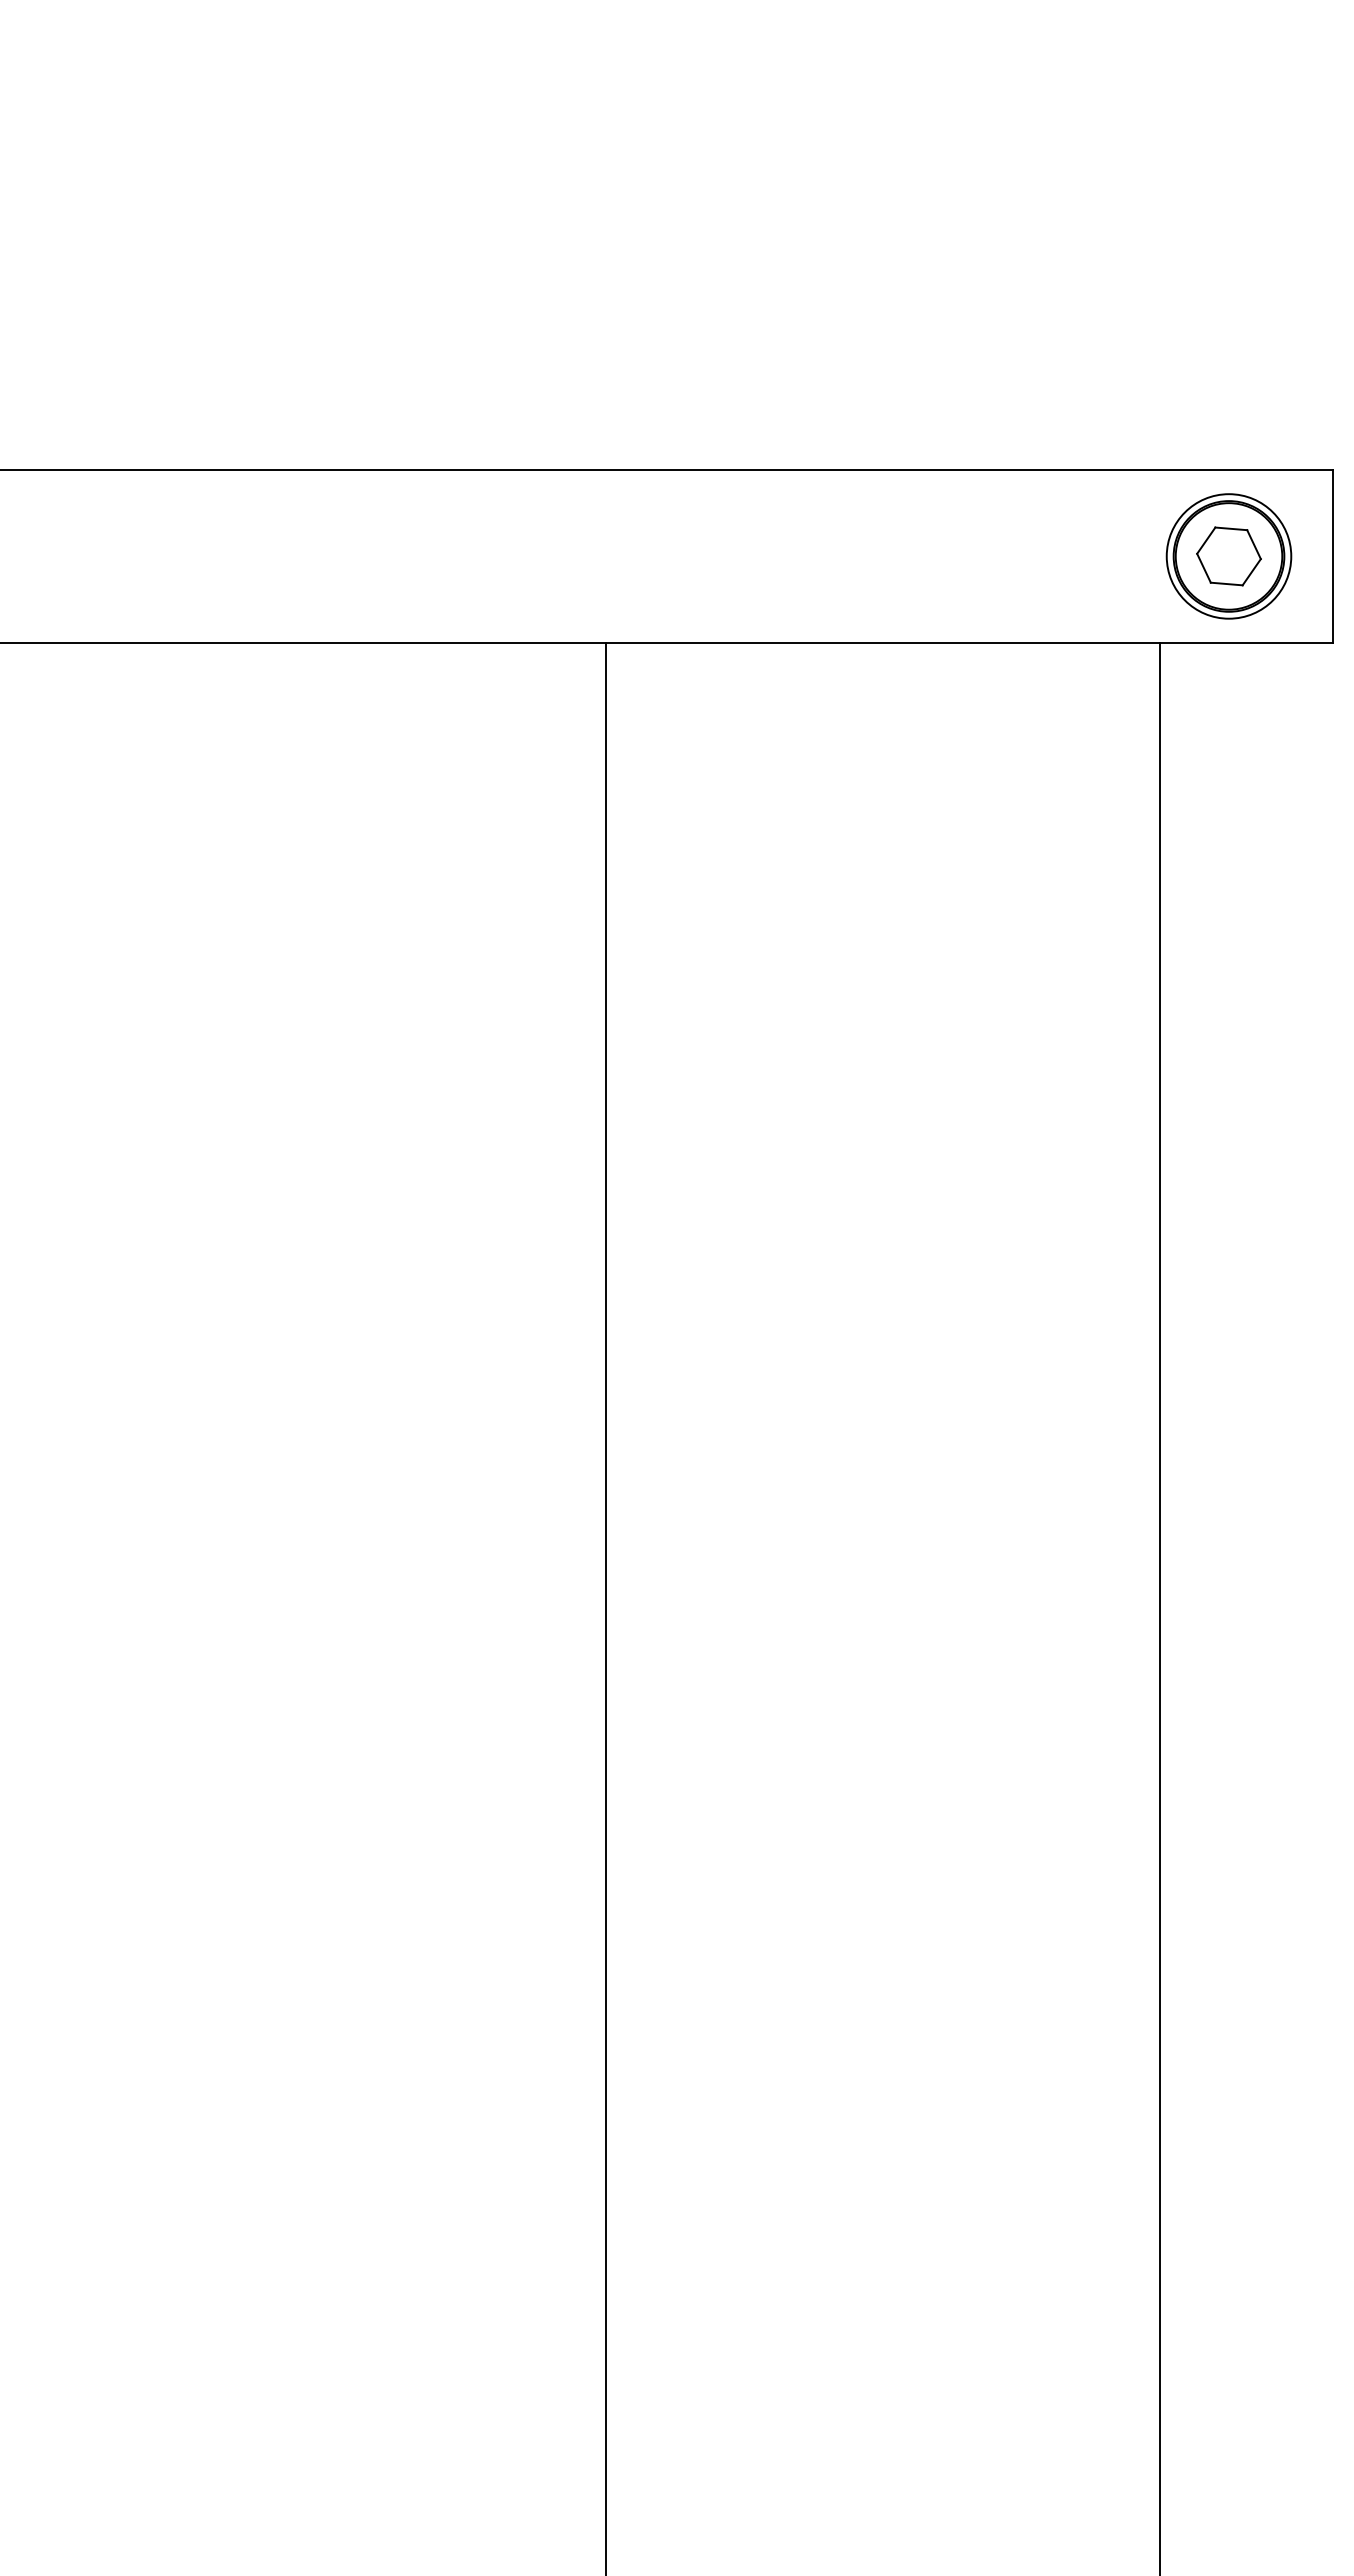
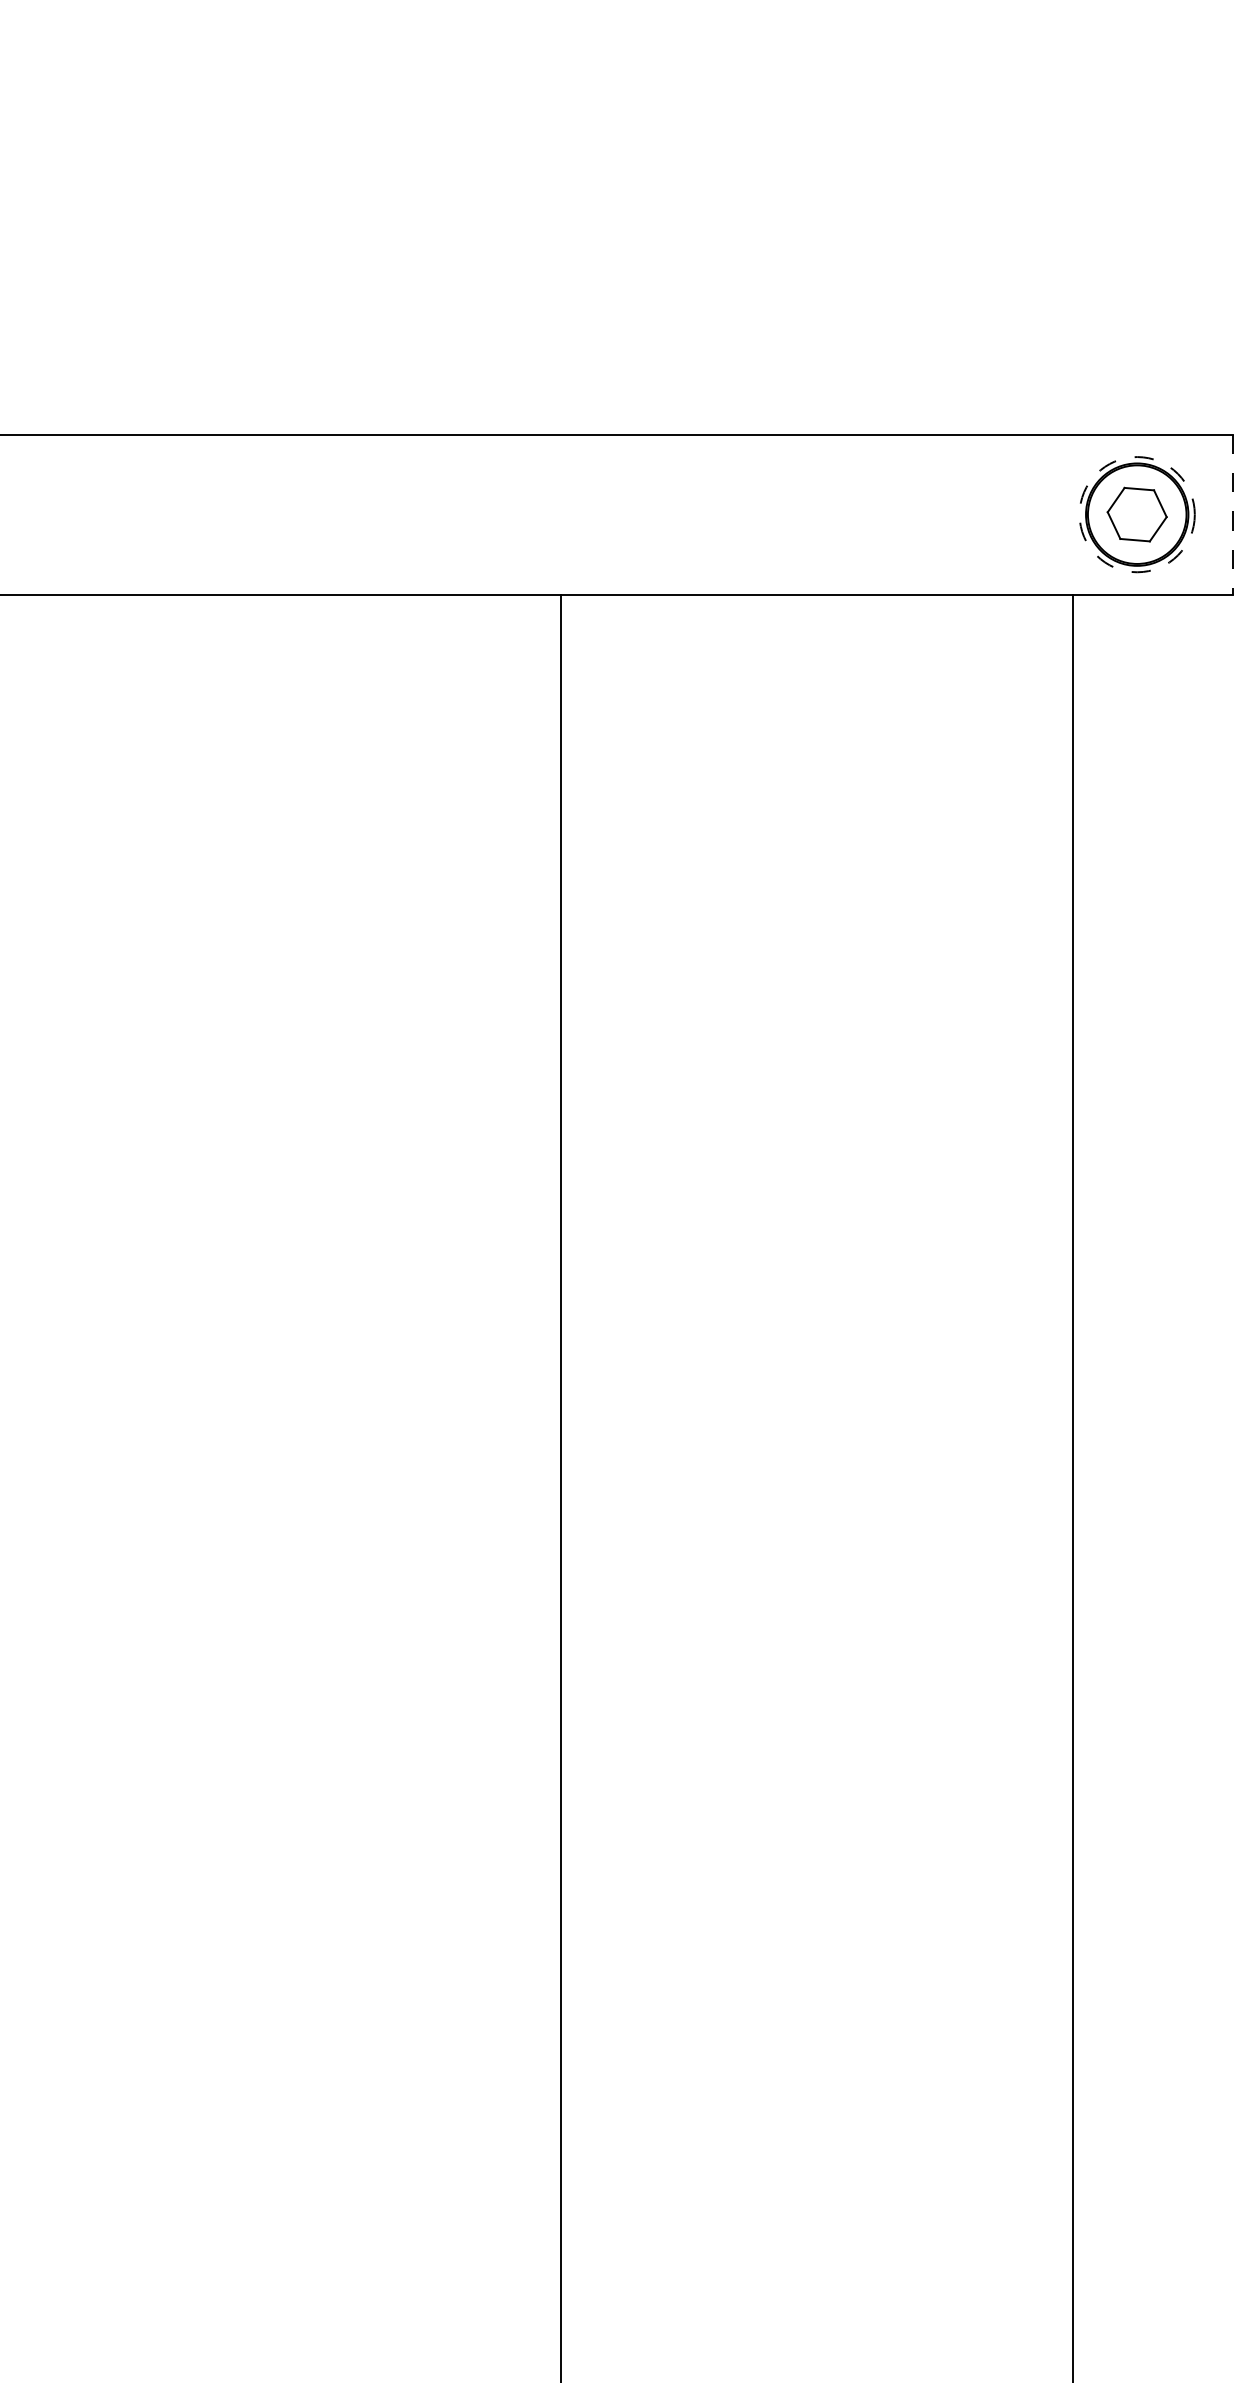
circle: (1228, 556) -> (1136, 514), solid -> dashed
line: (1332, 556) -> (1232, 514), solid -> dashed

